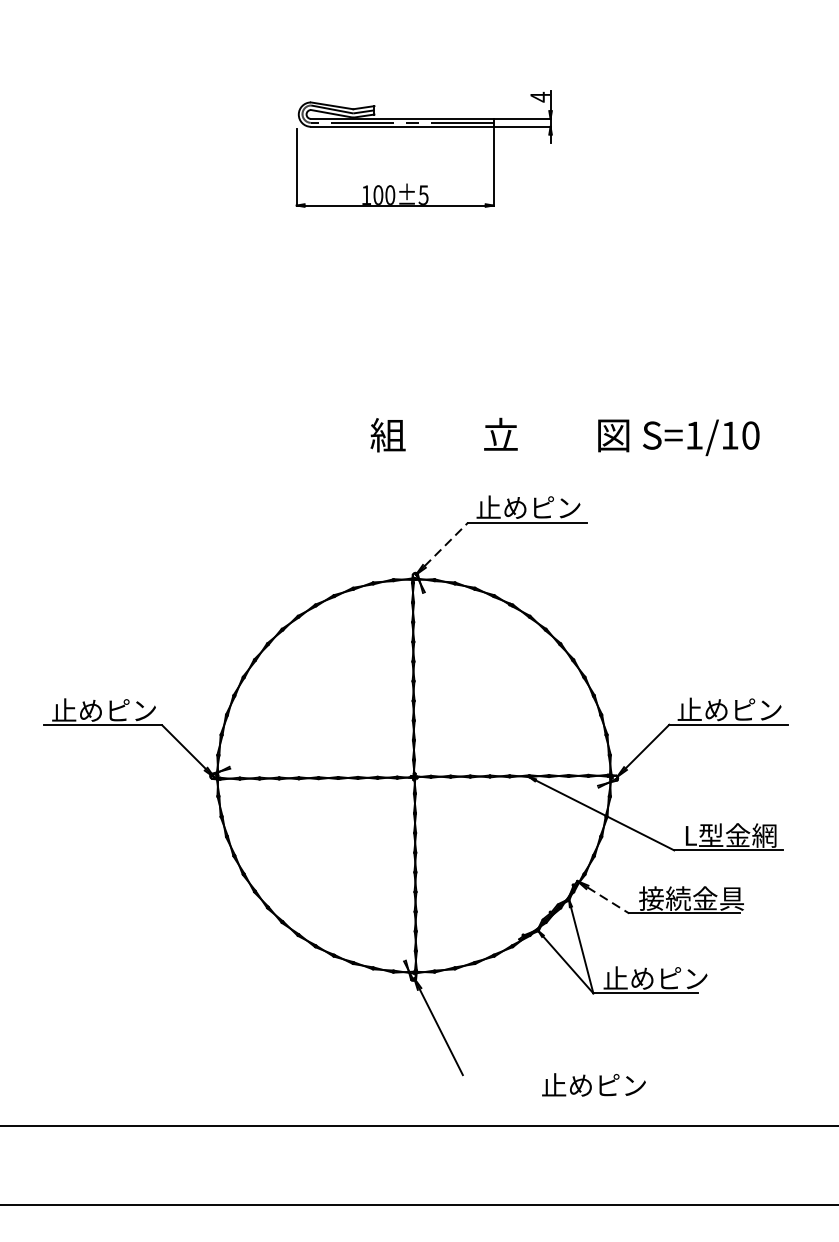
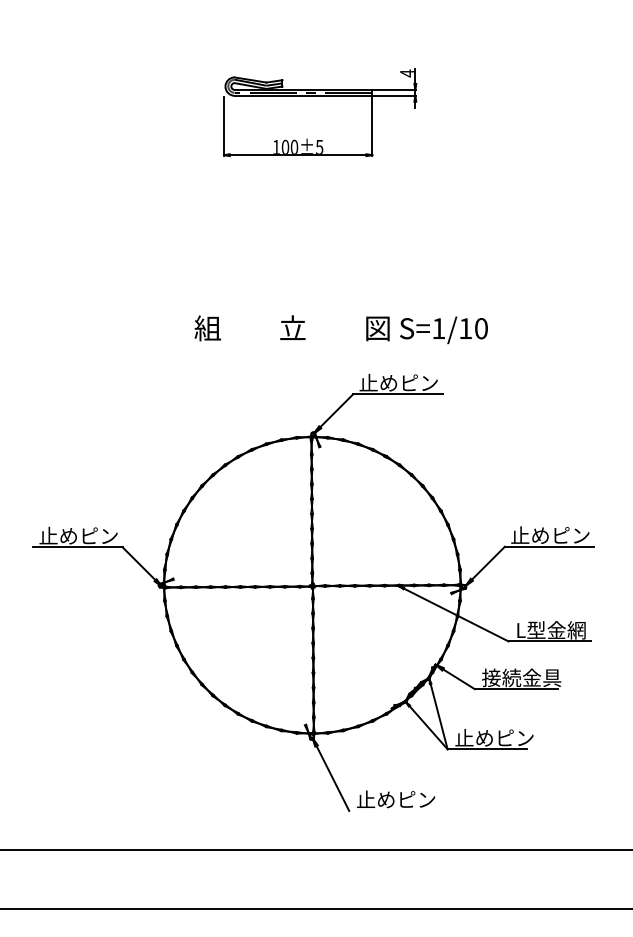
text: (564, 436) -> (340, 329), moved
line: (447, 544) -> (337, 410), dashed -> solid
line: (607, 900) -> (458, 679), dashed -> solid
text: (594, 1085) -> (396, 799), moved

